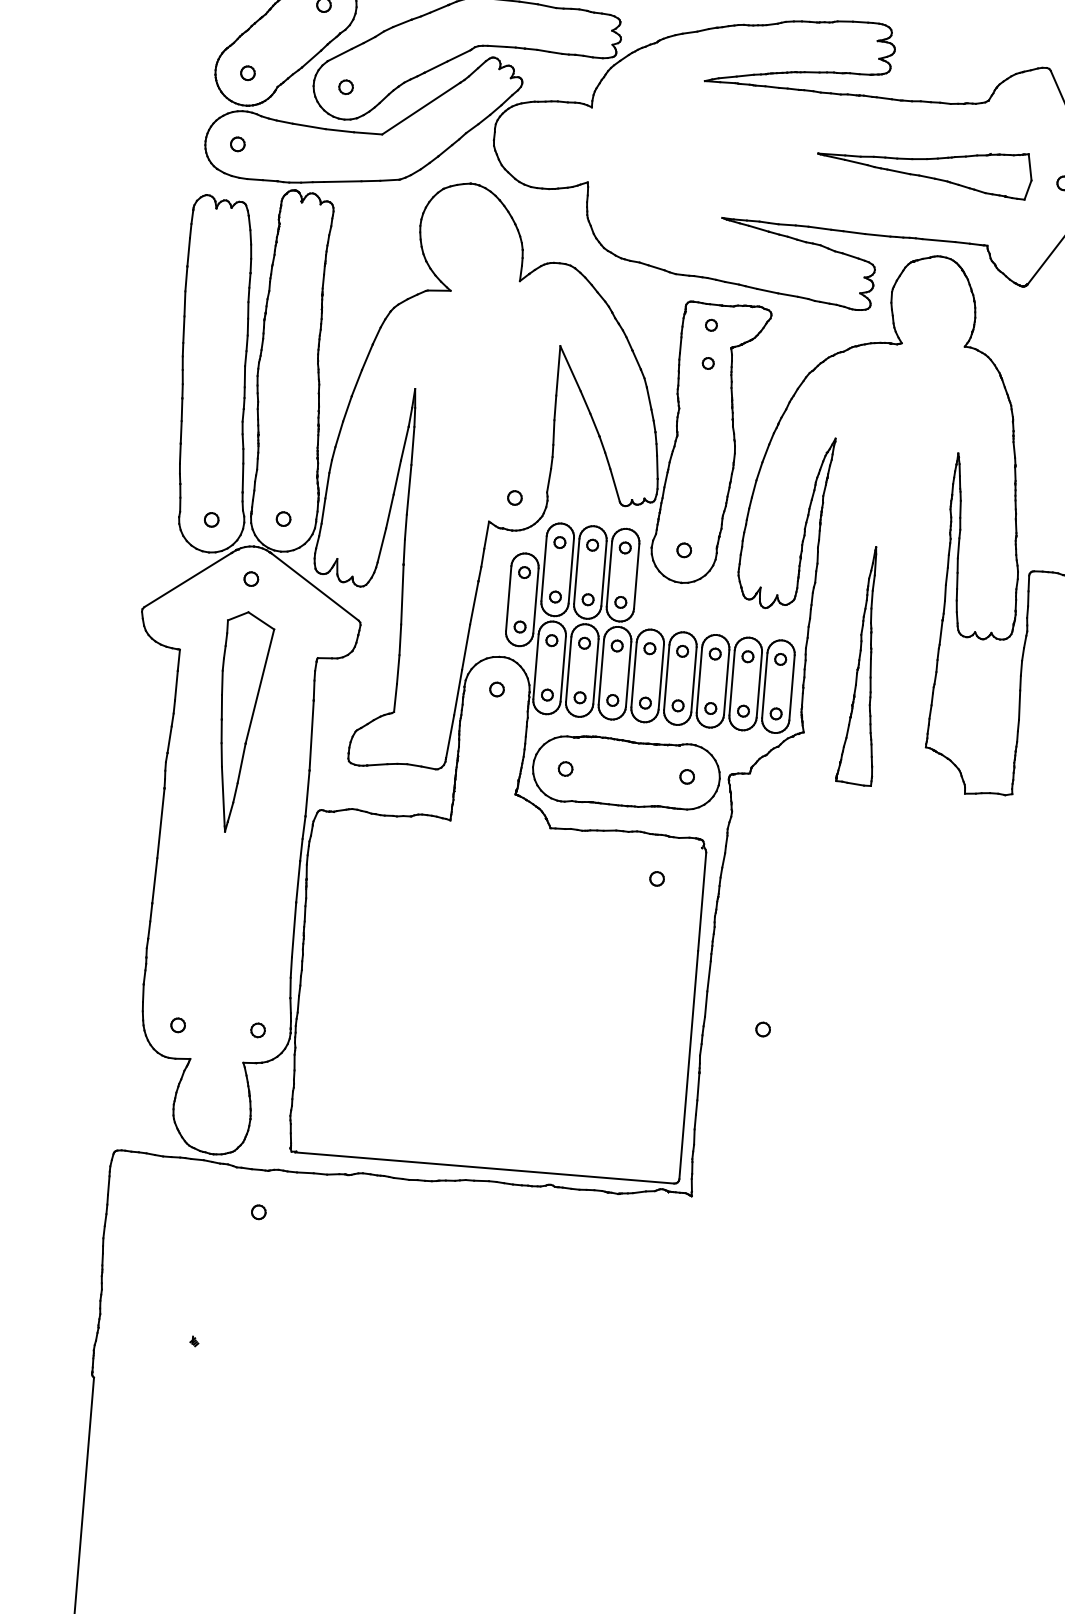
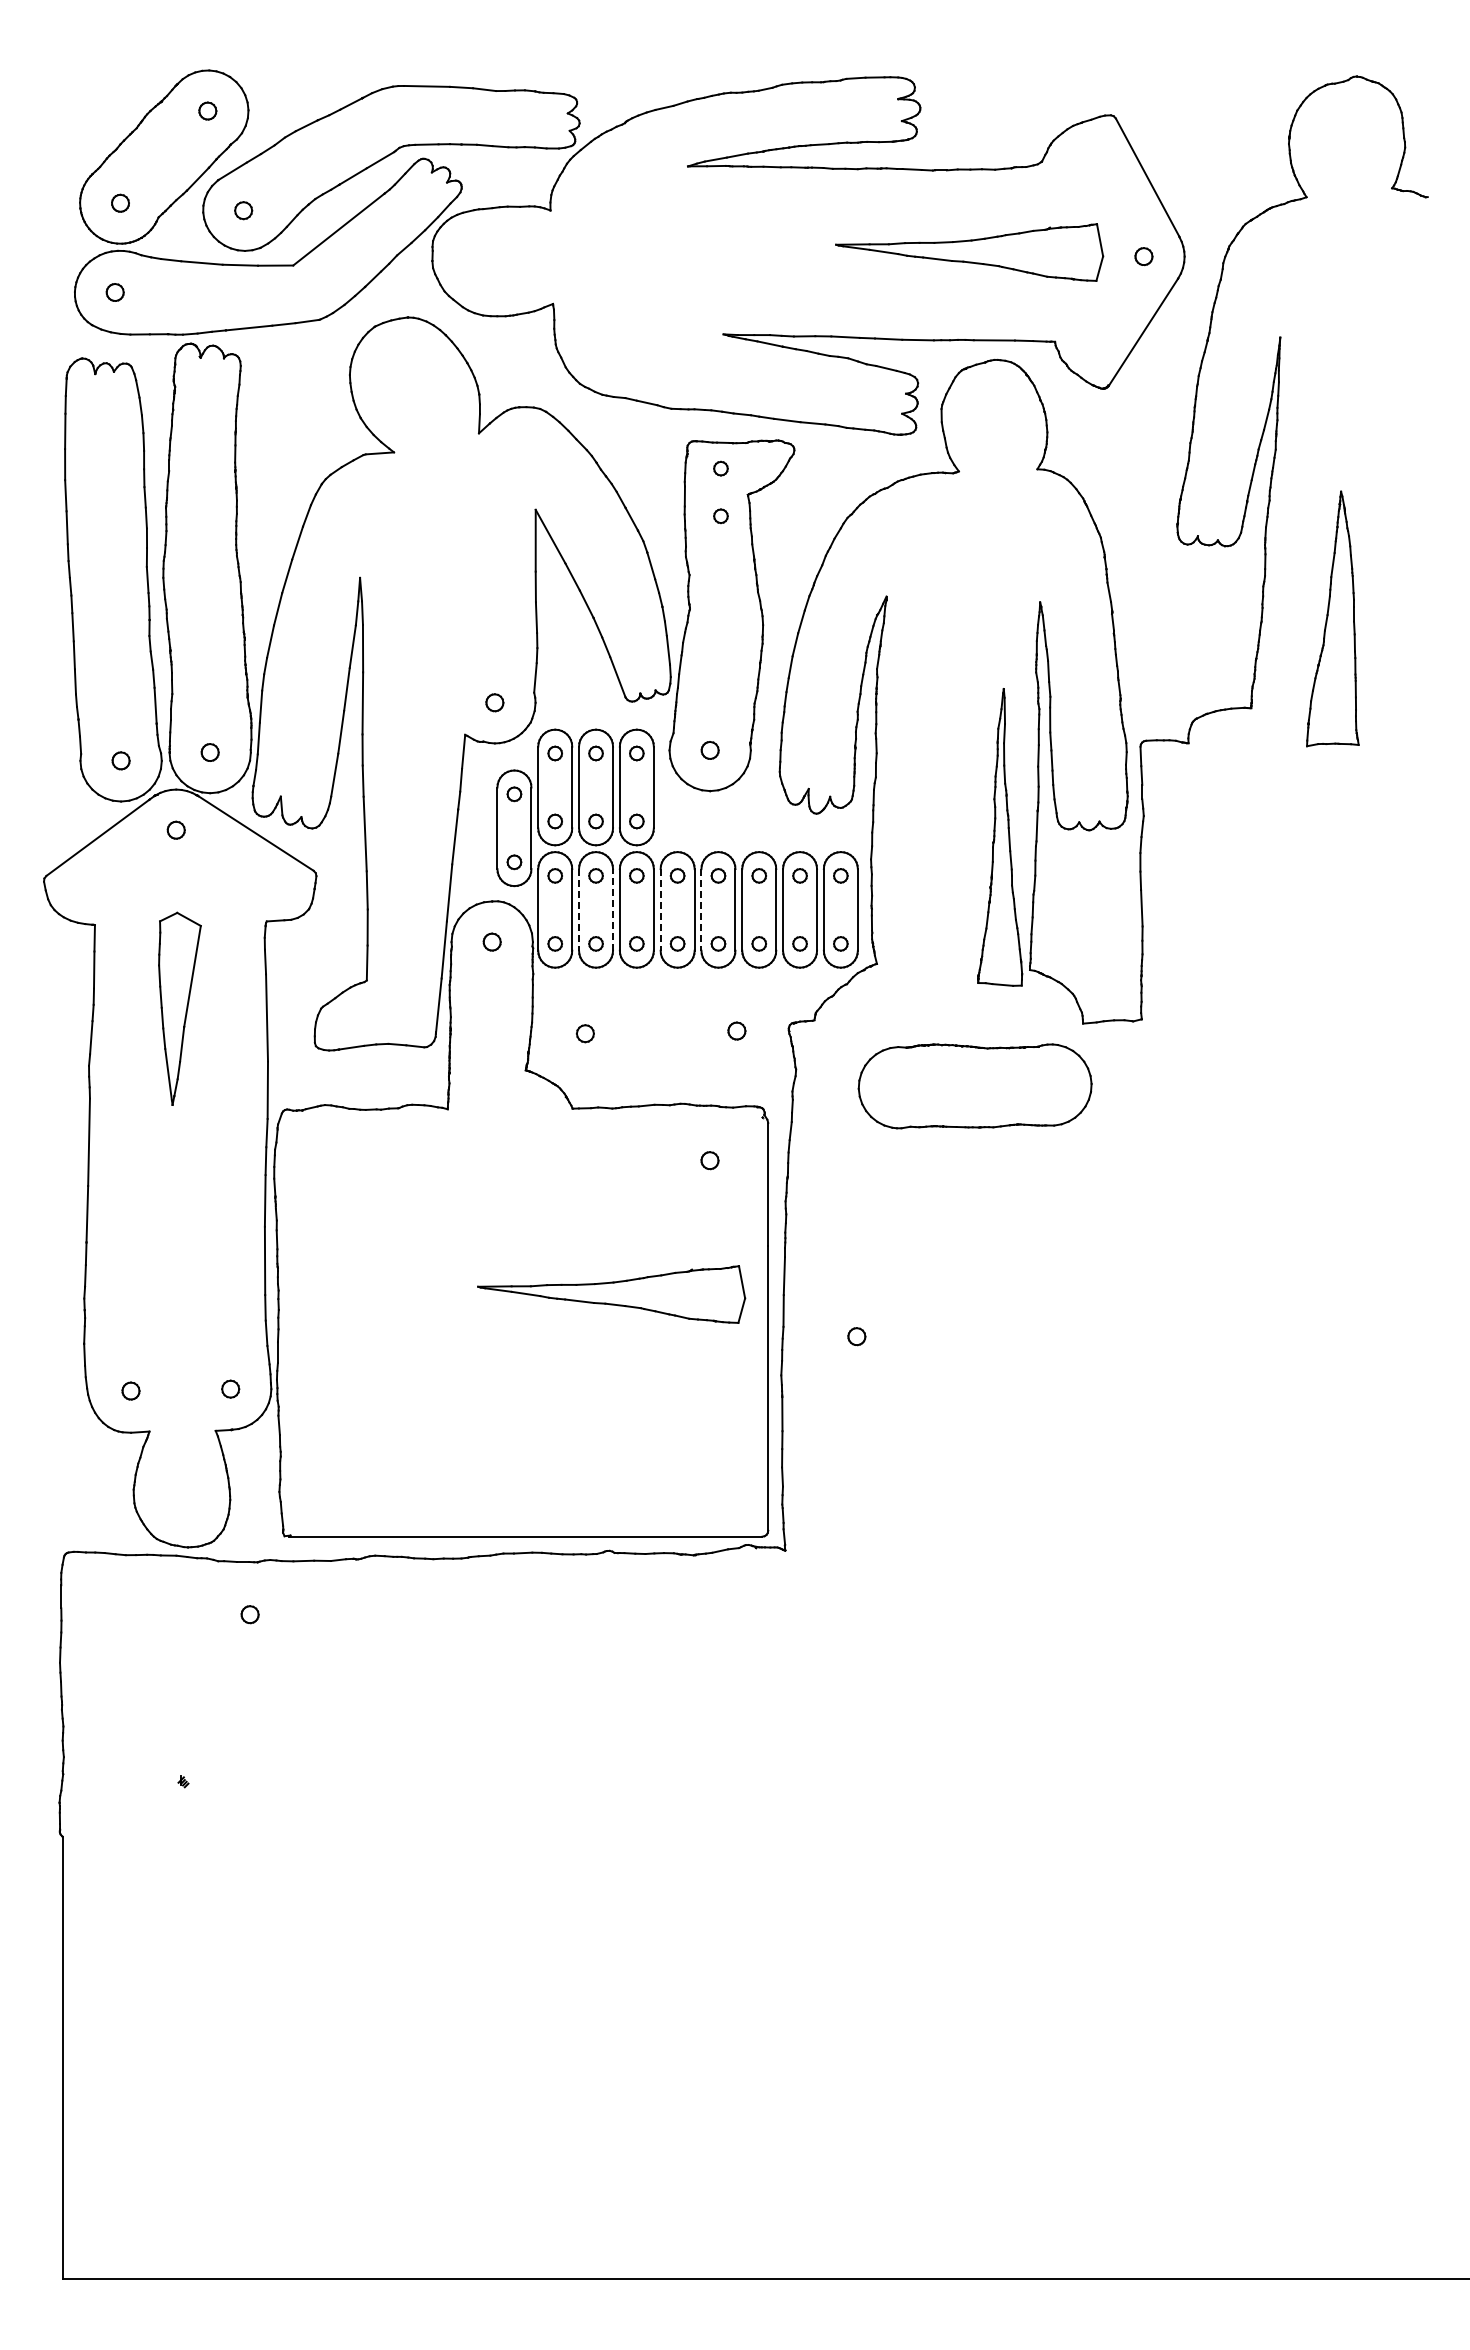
part: (863, 665) -> (1000, 837), moved
line: (569, 669) -> (579, 909), solid -> dashed
line: (596, 671) -> (613, 909), solid -> dashed
line: (633, 674) -> (660, 909), solid -> dashed
line: (666, 677) -> (701, 909), solid -> dashed
part: (242, 722) -> (179, 1008), size x0.7
part: (625, 773) -> (974, 1086), moved
part: (569, 979) -> (611, 1294), added

